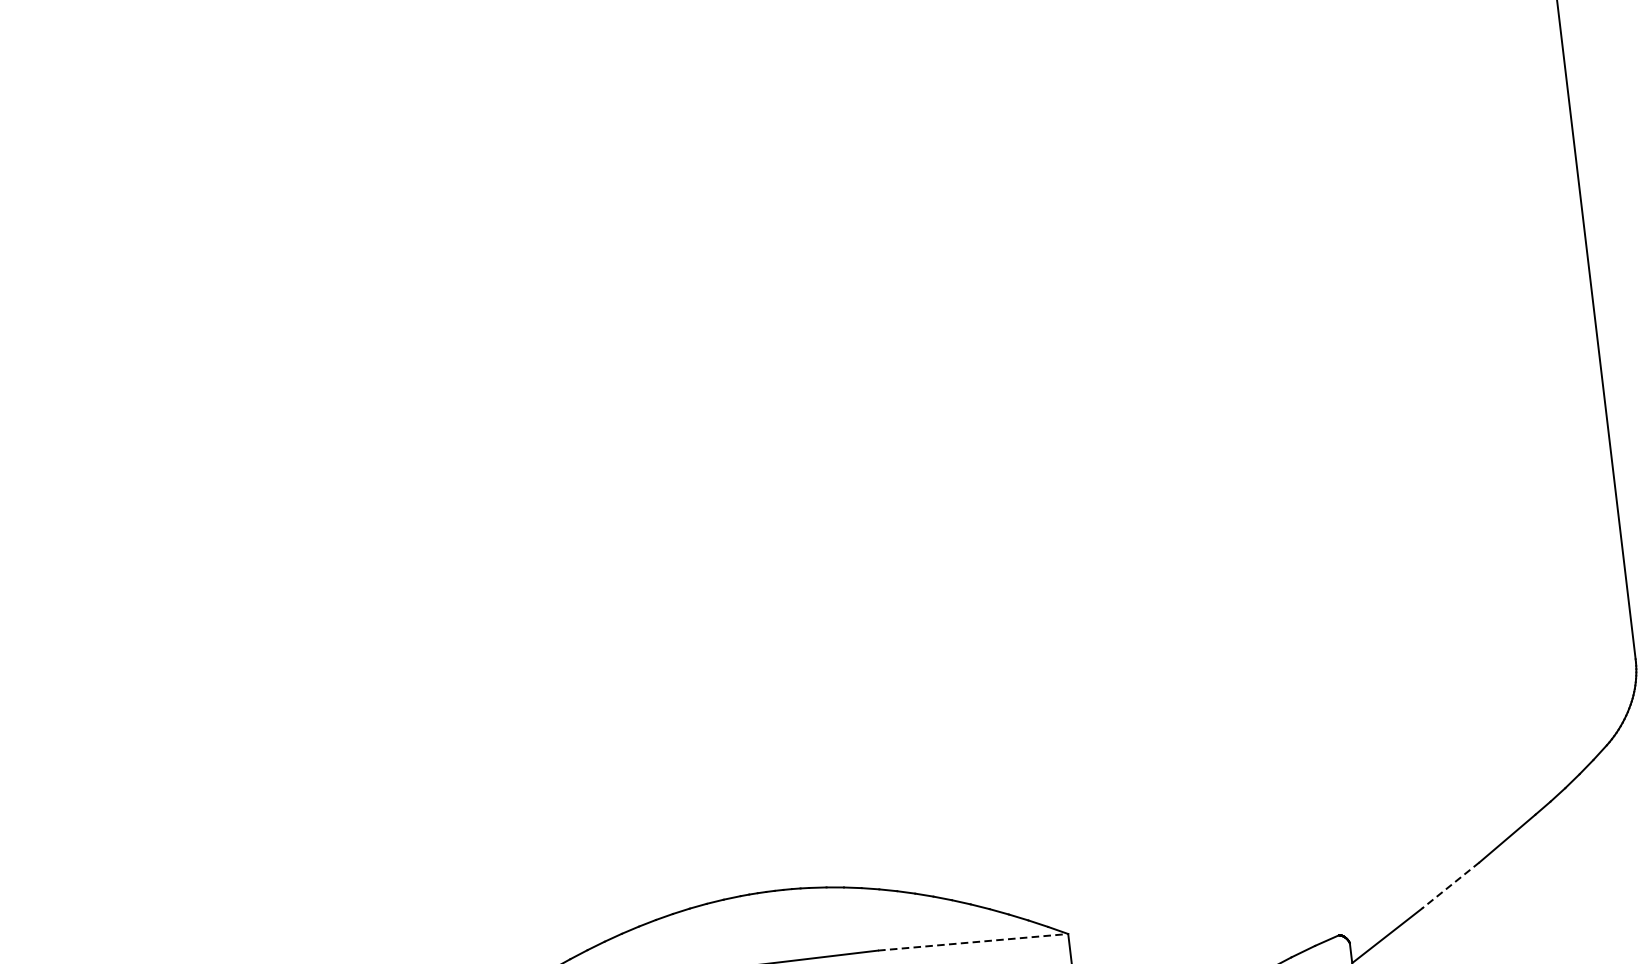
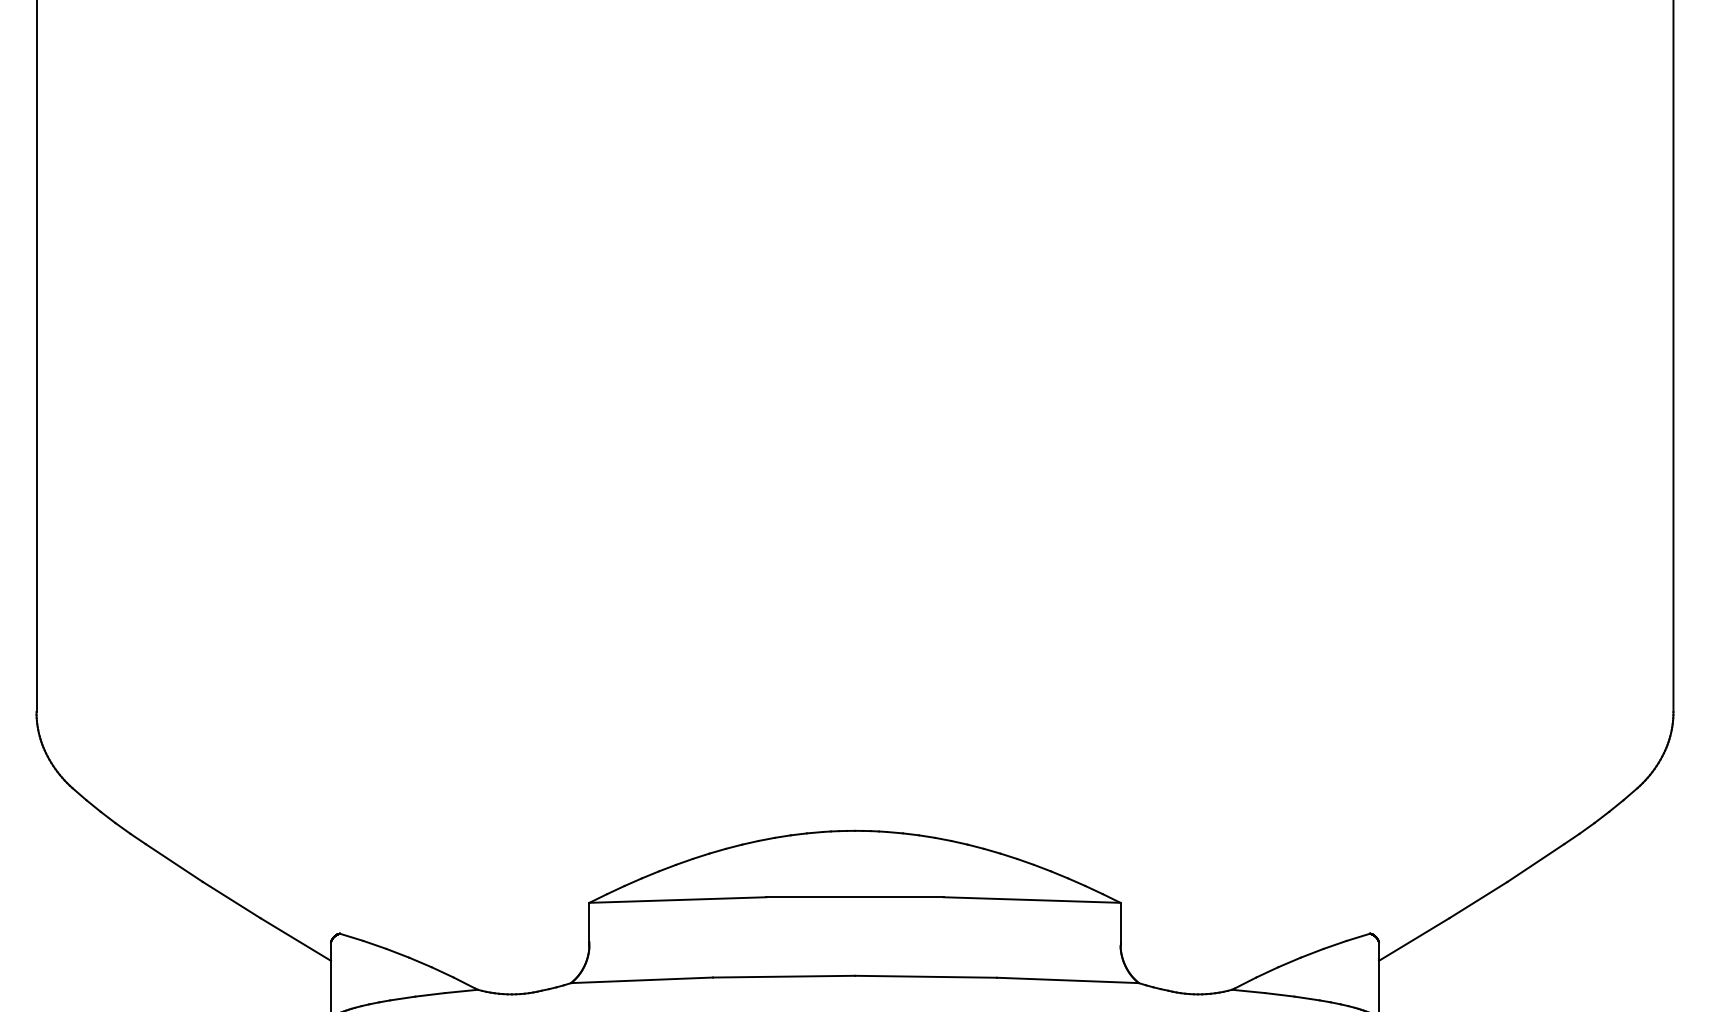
line: (1449, 885) -> (1477, 900), dashed -> solid
line: (973, 942) -> (1032, 900), dashed -> solid

